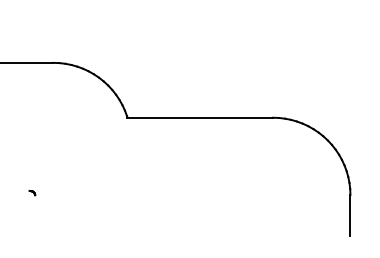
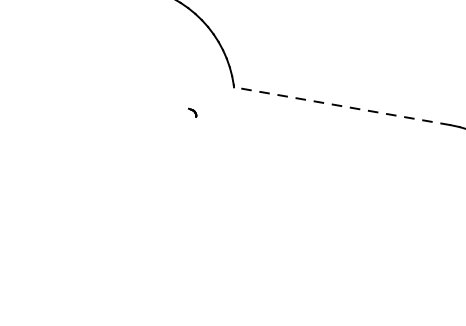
line: (200, 117) -> (342, 105), solid -> dashed
part: (32, 193) -> (192, 113), moved

